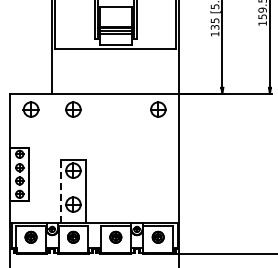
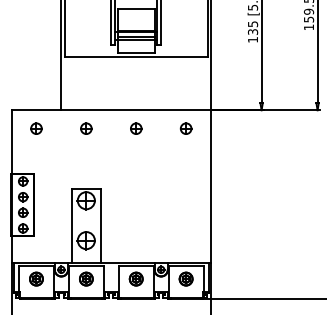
part: (30, 109) -> (35, 128), size x0.62
part: (73, 109) -> (86, 128), size x0.62
part: (115, 109) -> (135, 128), added
part: (157, 109) -> (185, 128), size x0.62
line: (61, 191) -> (72, 225), dashed -> solid

